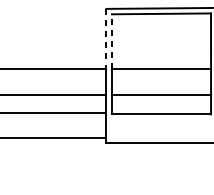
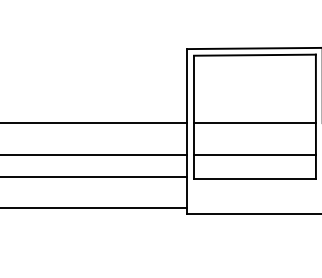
line: (106, 39) -> (187, 86), dashed -> solid
line: (112, 41) -> (194, 89), dashed -> solid

